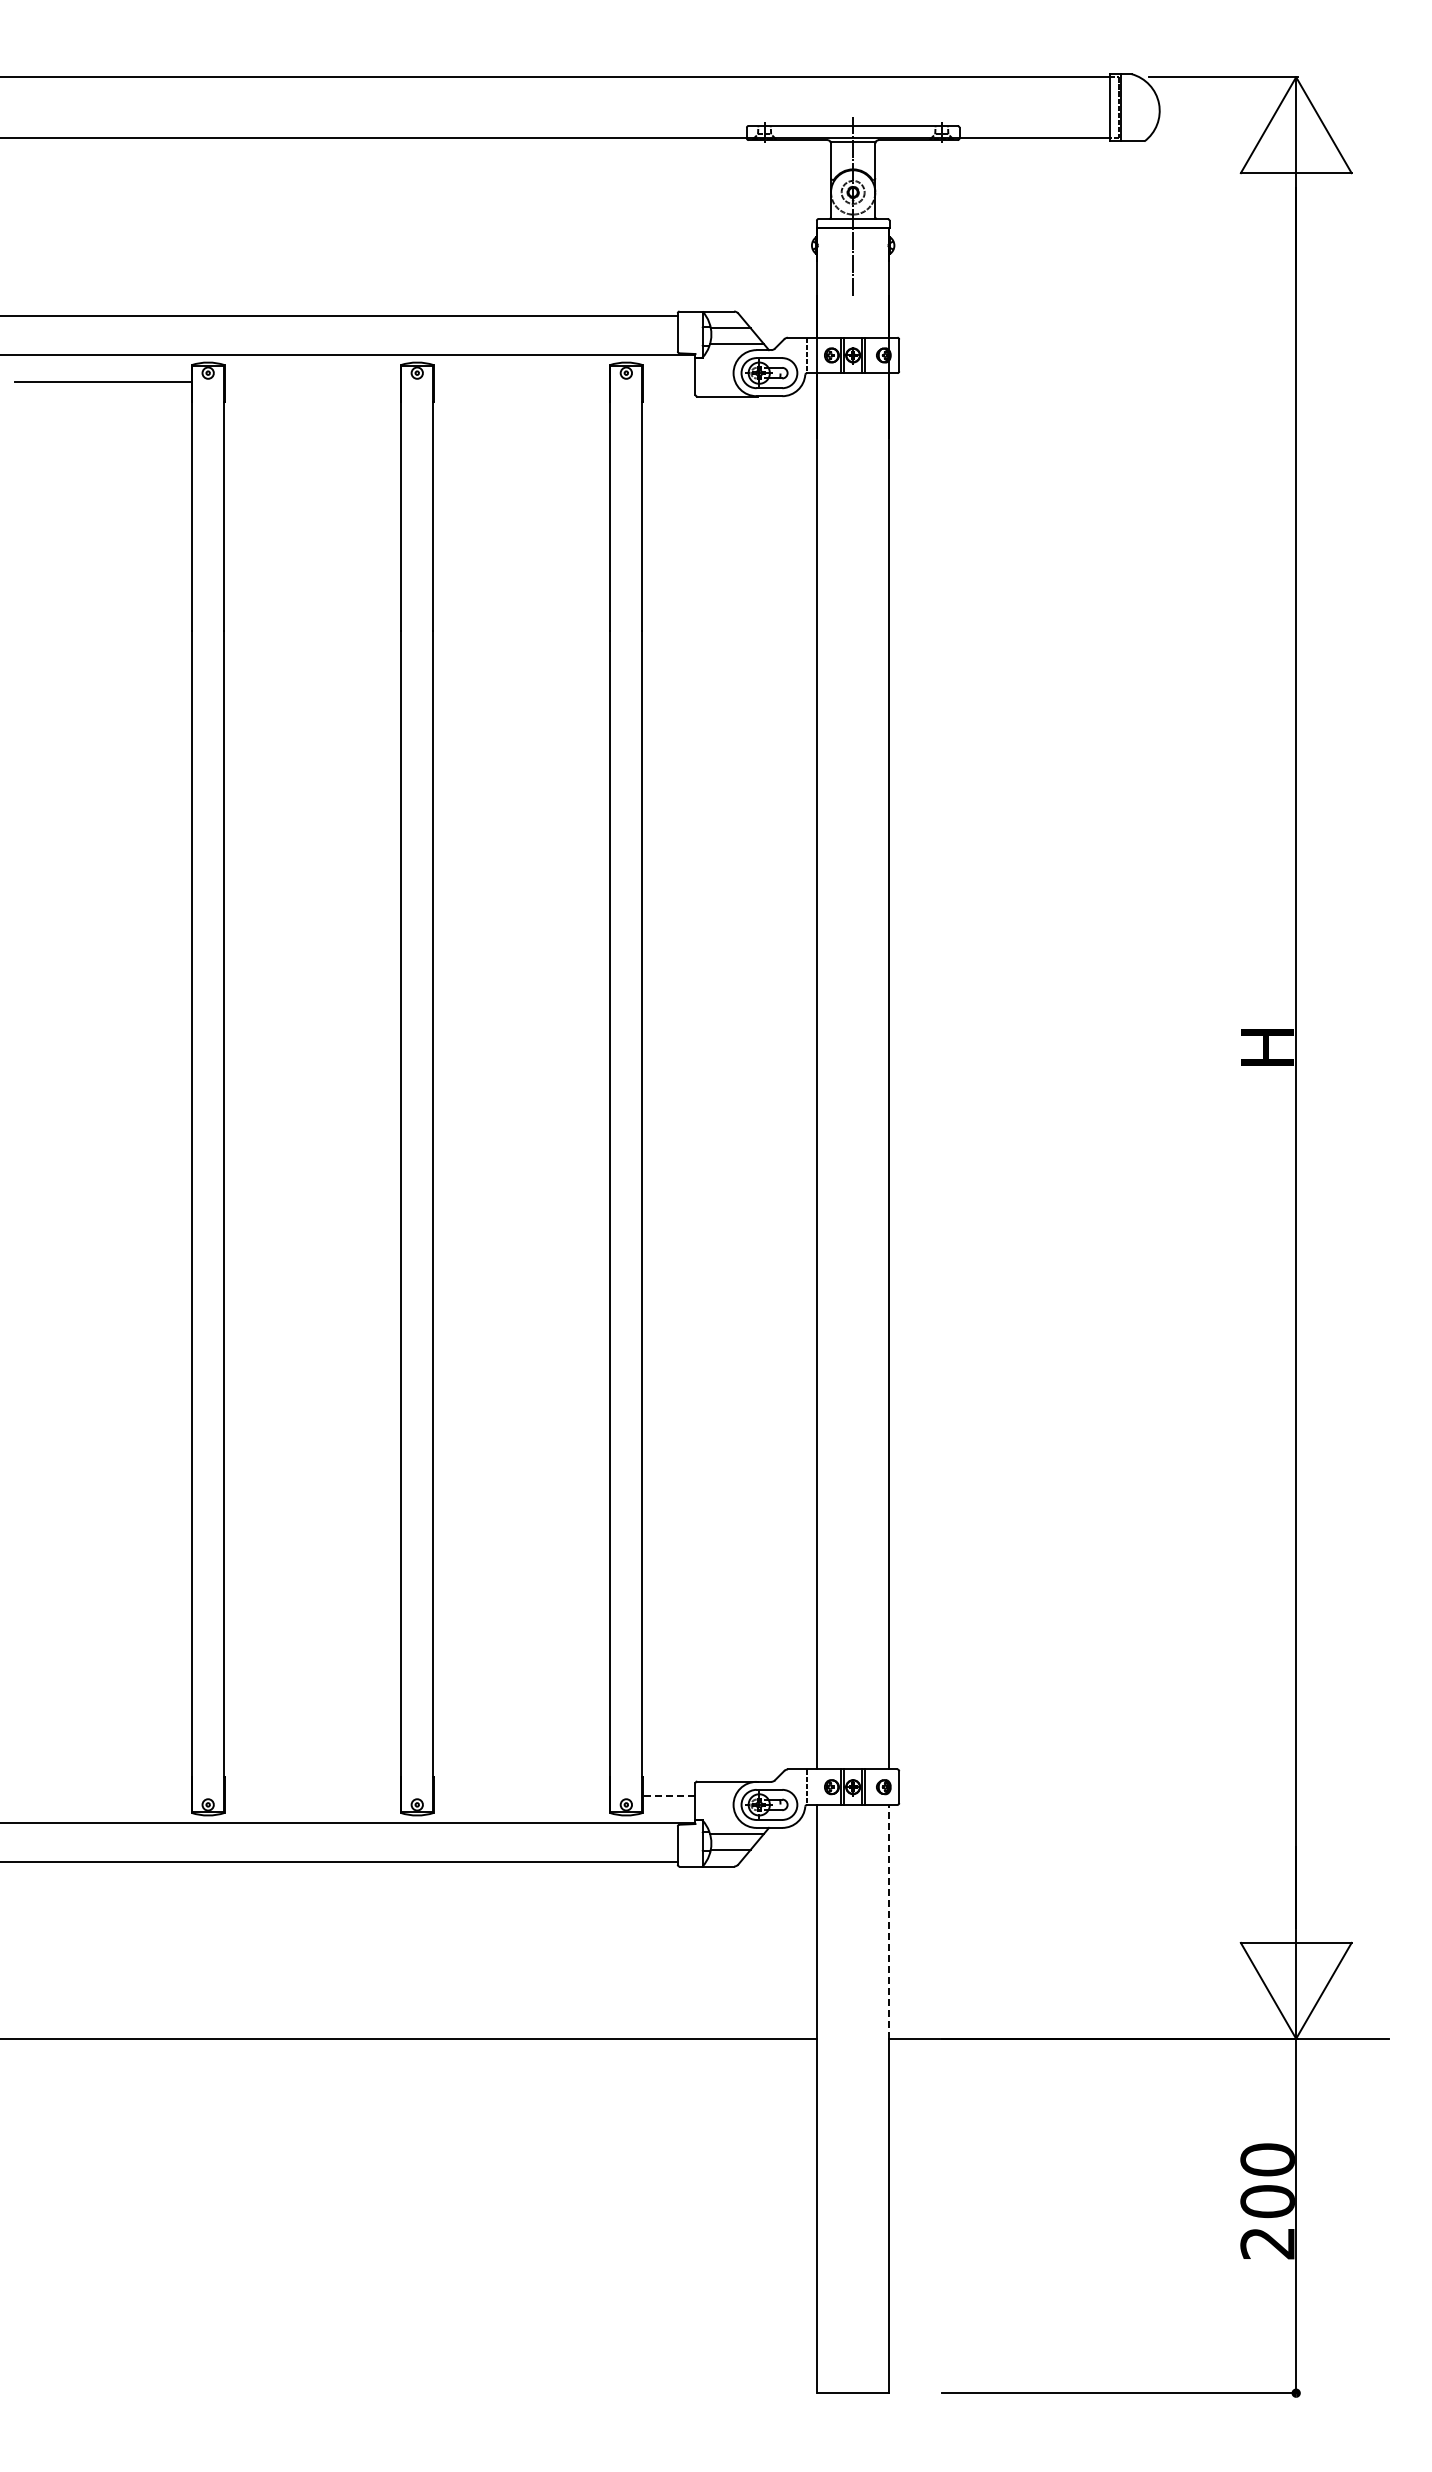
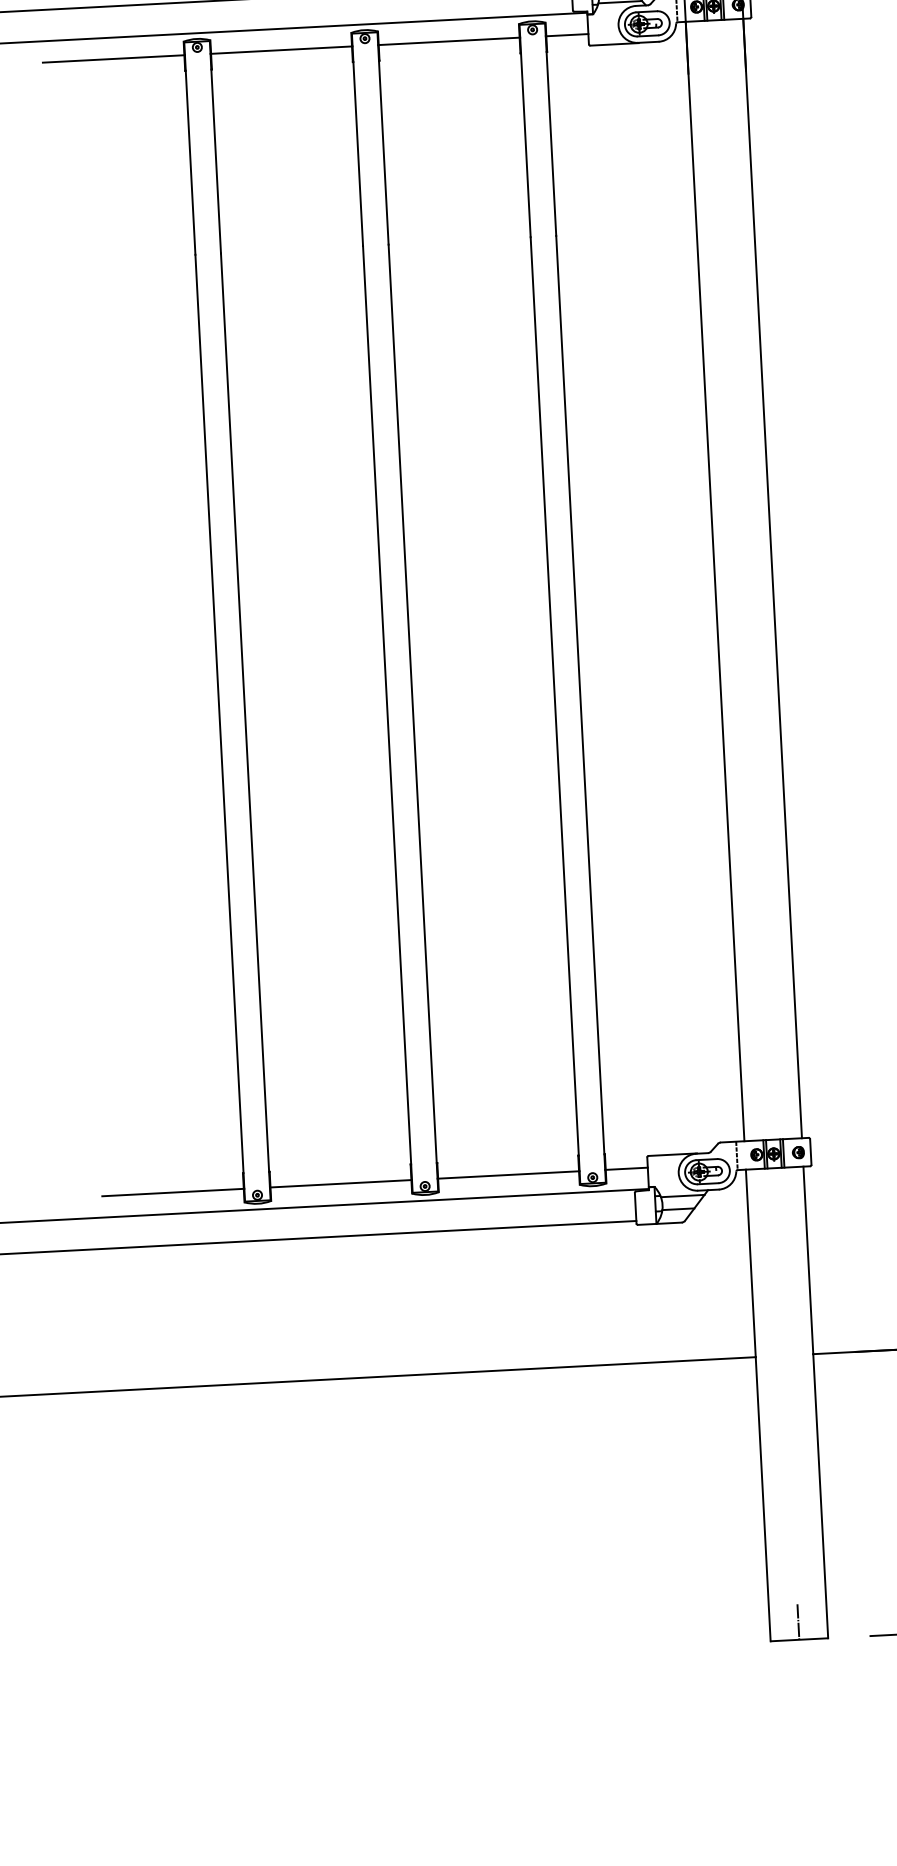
line: (312, 382) -> (281, 50), added
line: (521, 382) -> (448, 41), added
line: (668, 382) -> (566, 35), added
line: (103, 1796) -> (173, 1192), added
line: (312, 1796) -> (340, 1184), added
line: (521, 1796) -> (508, 1175), added
line: (668, 1796) -> (626, 1169), dashed -> solid
line: (889, 1921) -> (808, 1260), dashed -> solid
line: (853, 2370) -> (798, 1621), added

